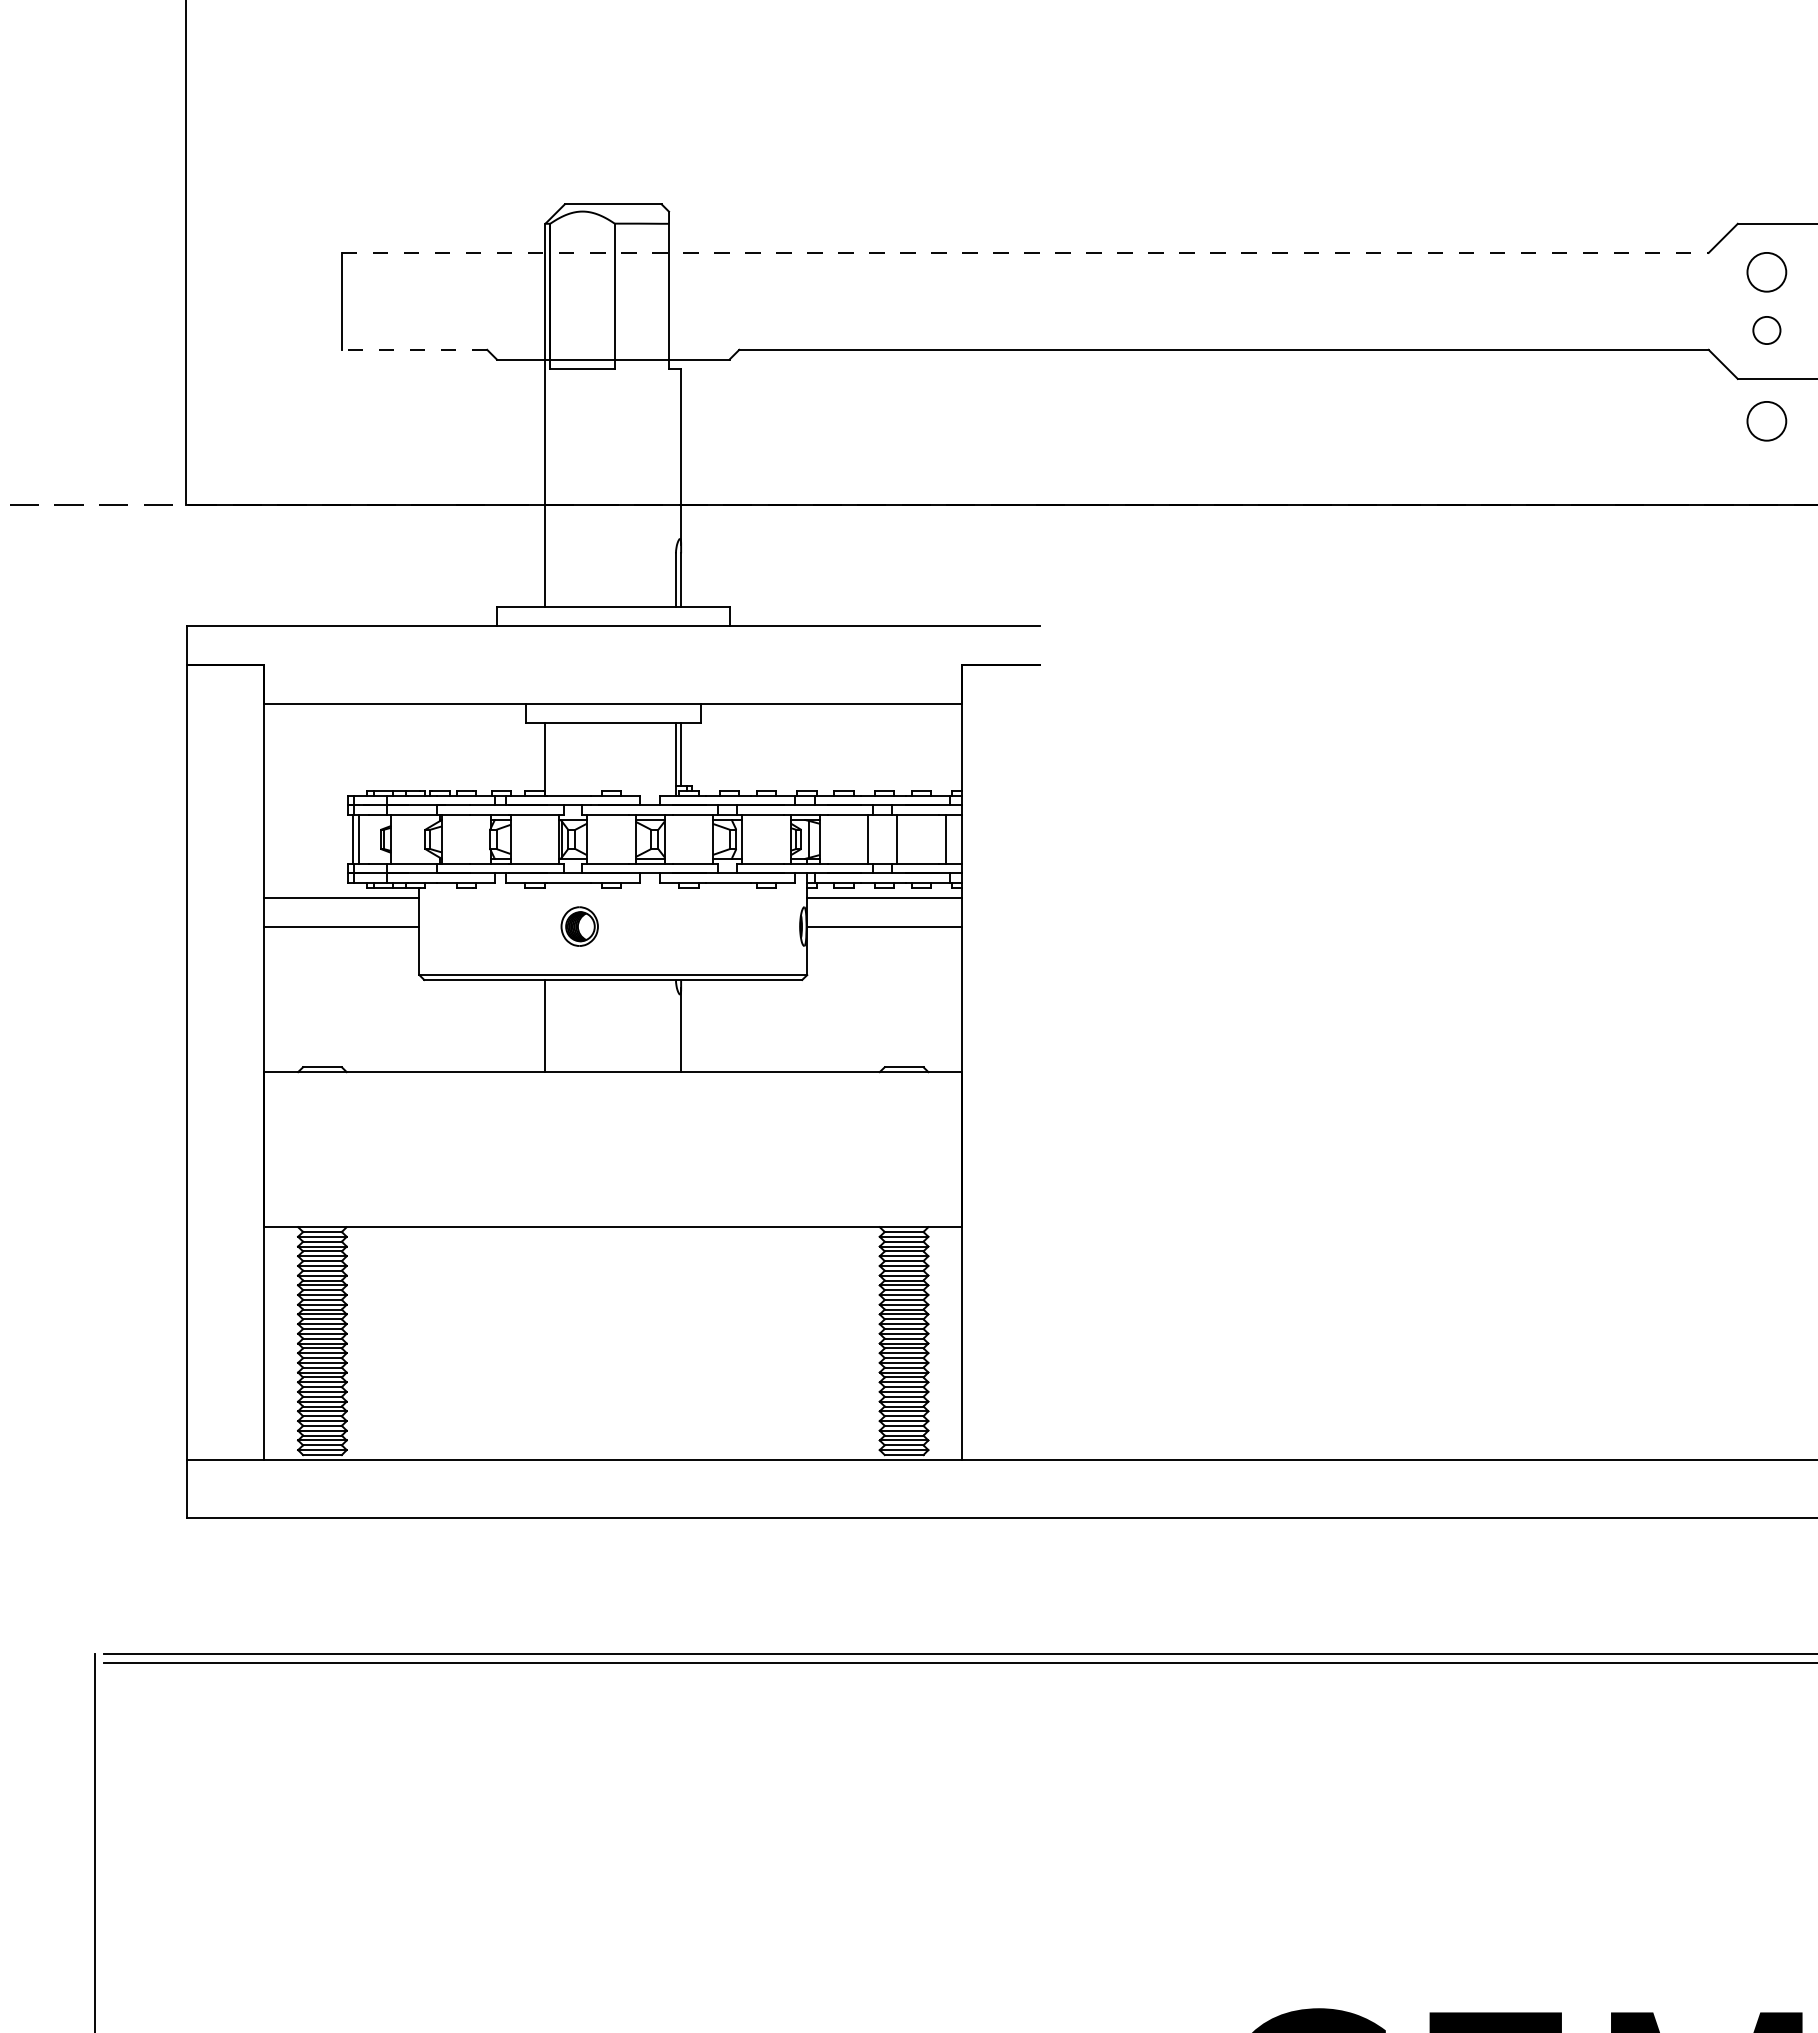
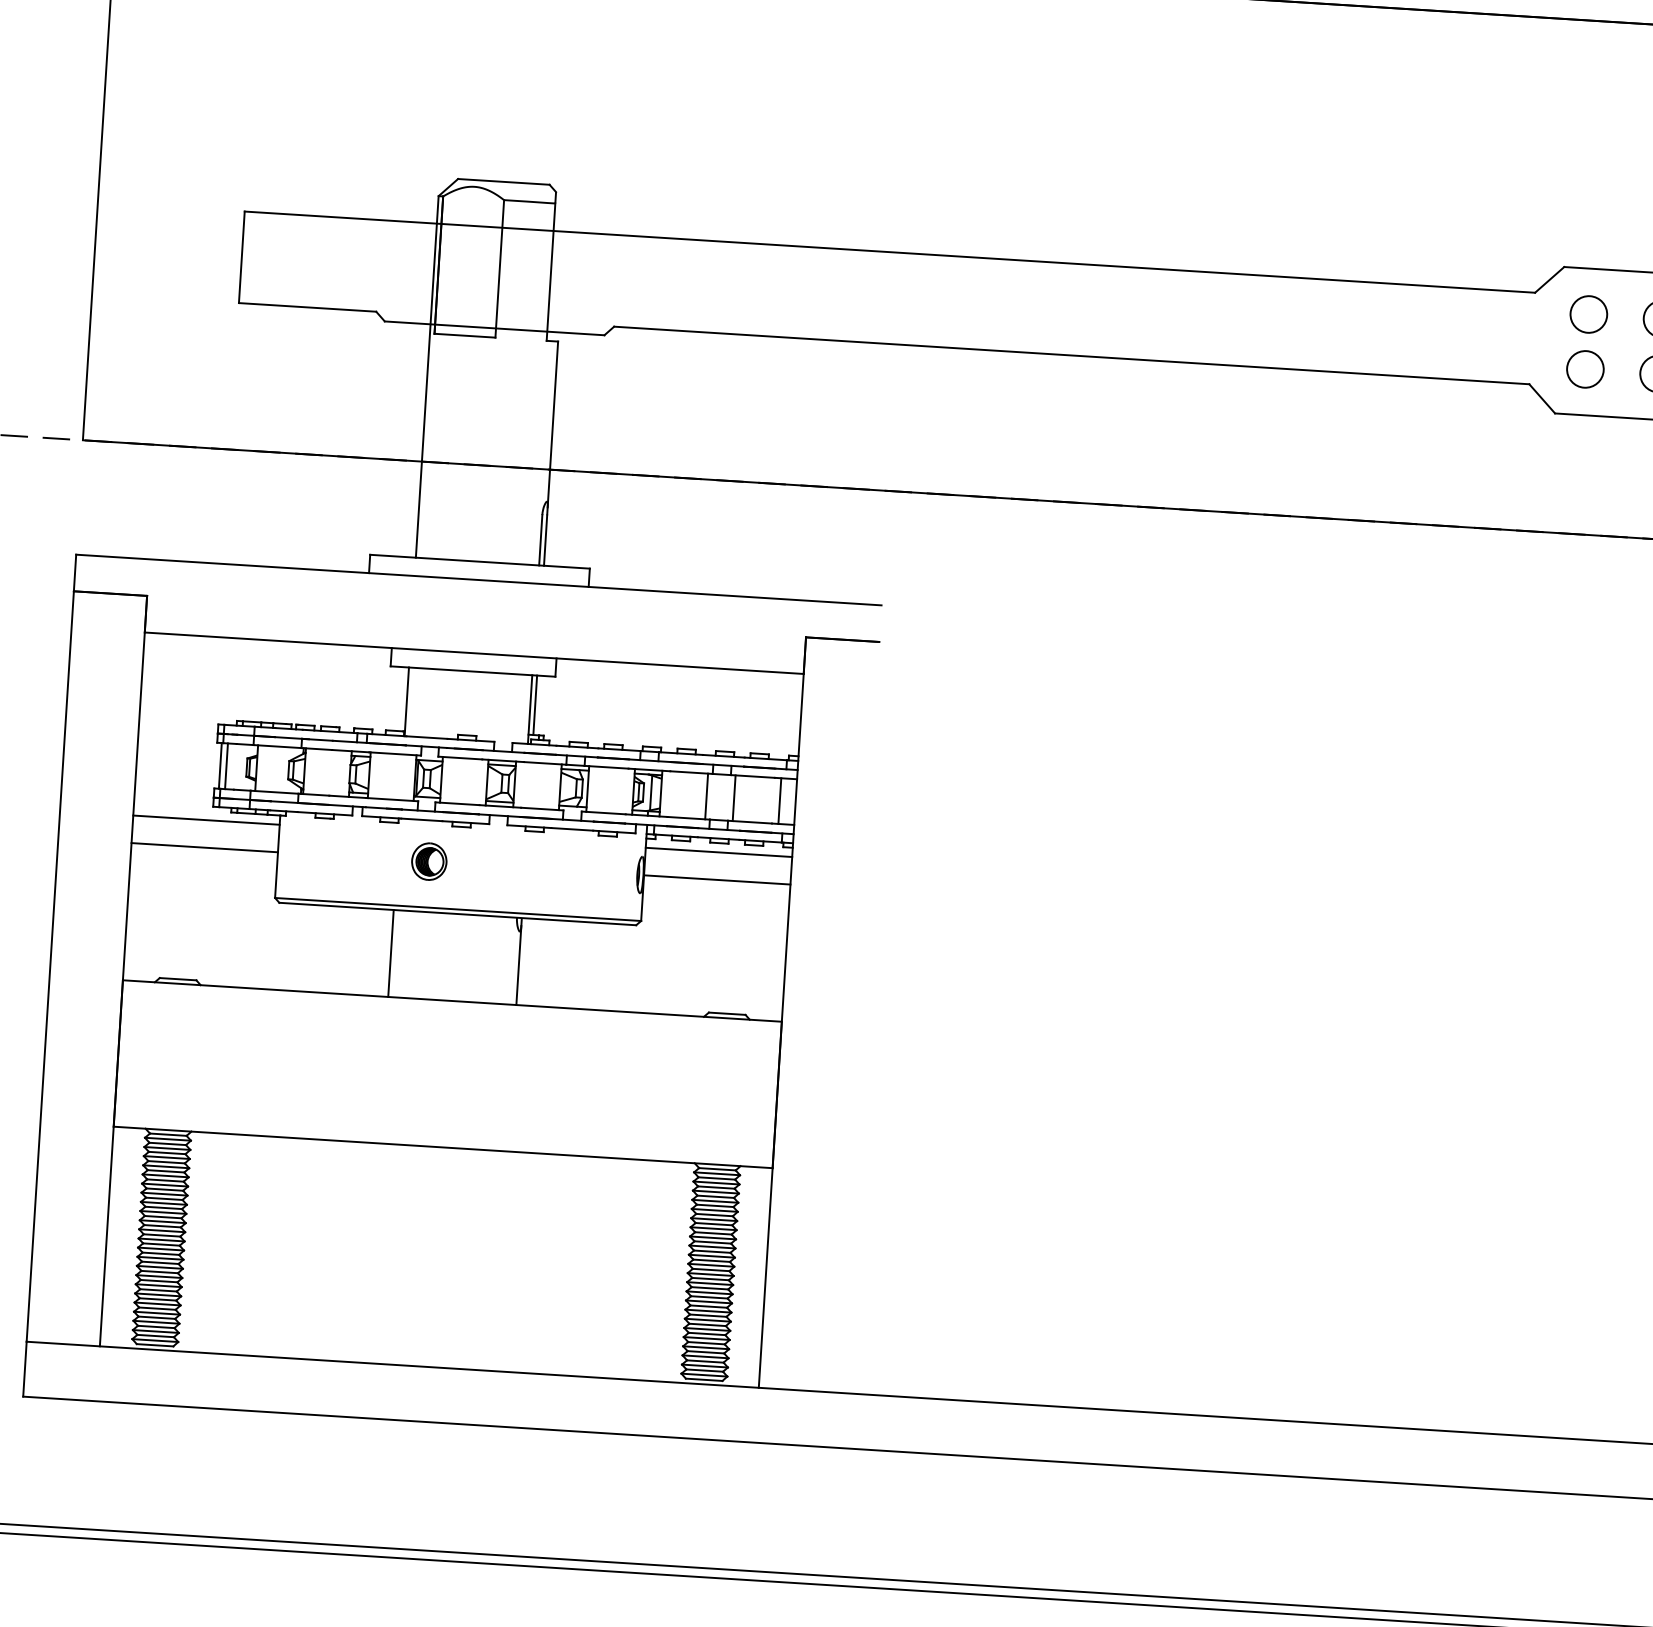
line: (1025, 252) -> (890, 251), dashed -> solid
circle: (1766, 330) -> (1585, 369), size x1.43
line: (414, 349) -> (307, 307), dashed -> solid
circle: (1766, 421) -> (1579, 455), removed

